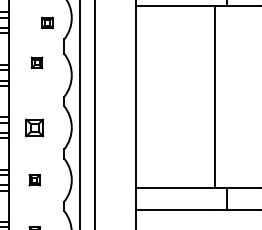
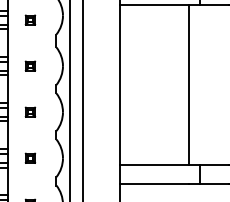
part: (47, 22) -> (30, 19), moved
part: (37, 62) -> (30, 65), moved
part: (34, 126) -> (30, 111), size x0.62

